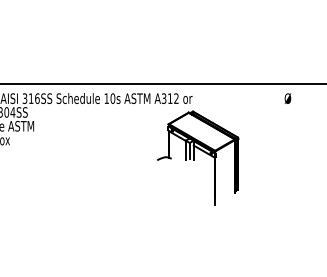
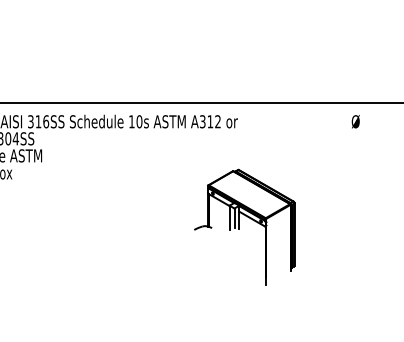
part: (197, 157) -> (244, 226), moved

